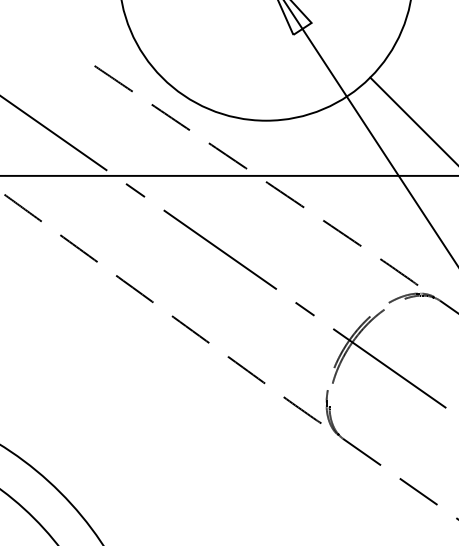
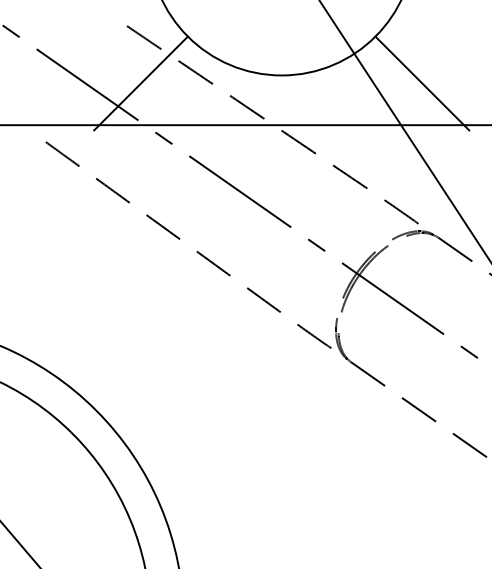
line: (109, 129) -> (140, 83), added

